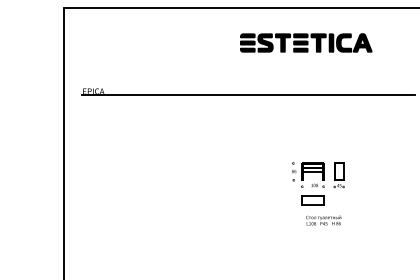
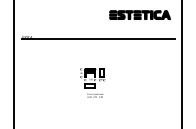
part: (304, 41) -> (139, 14), moved
part: (317, 191) -> (92, 82), moved

